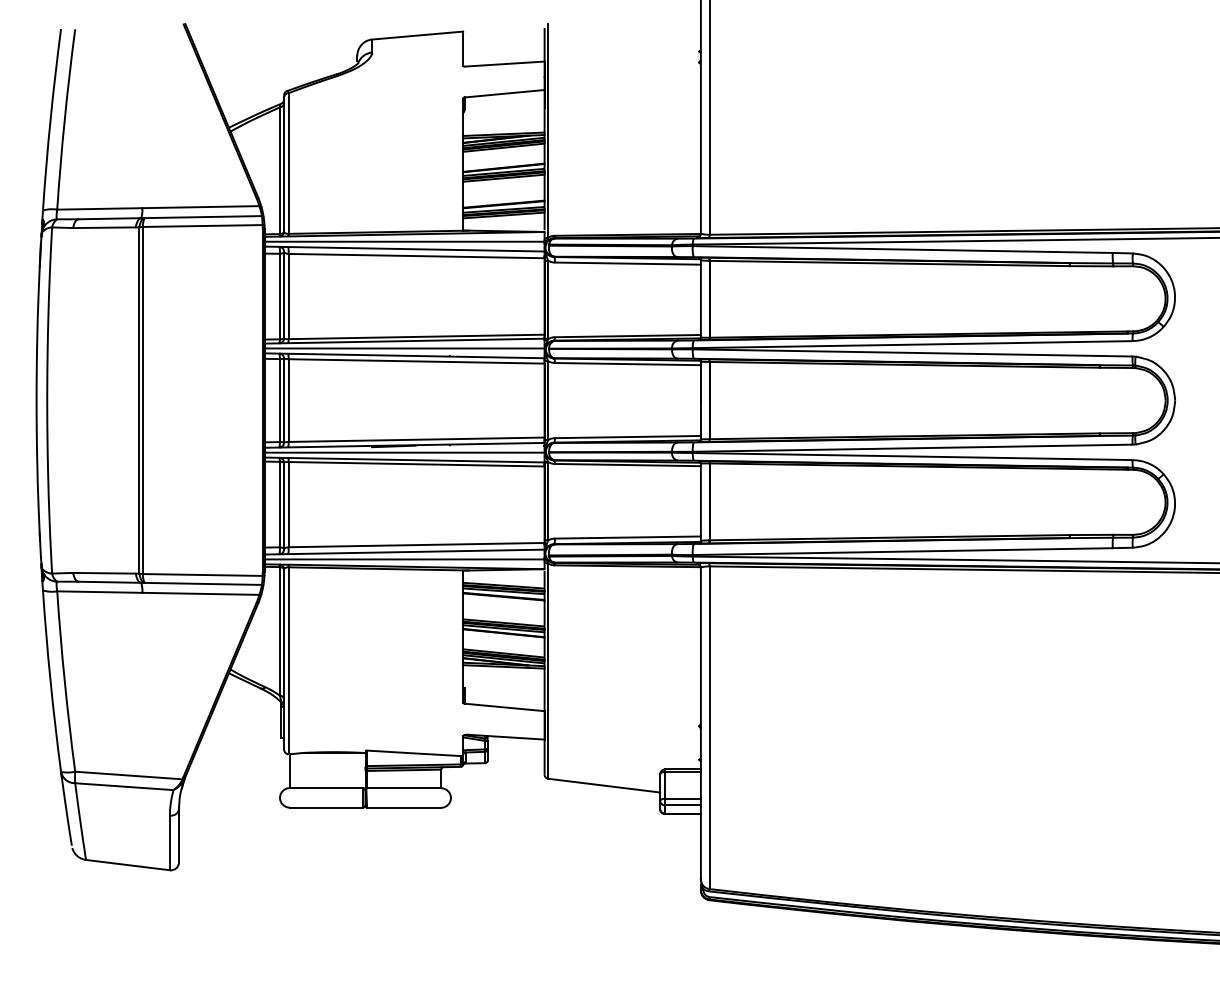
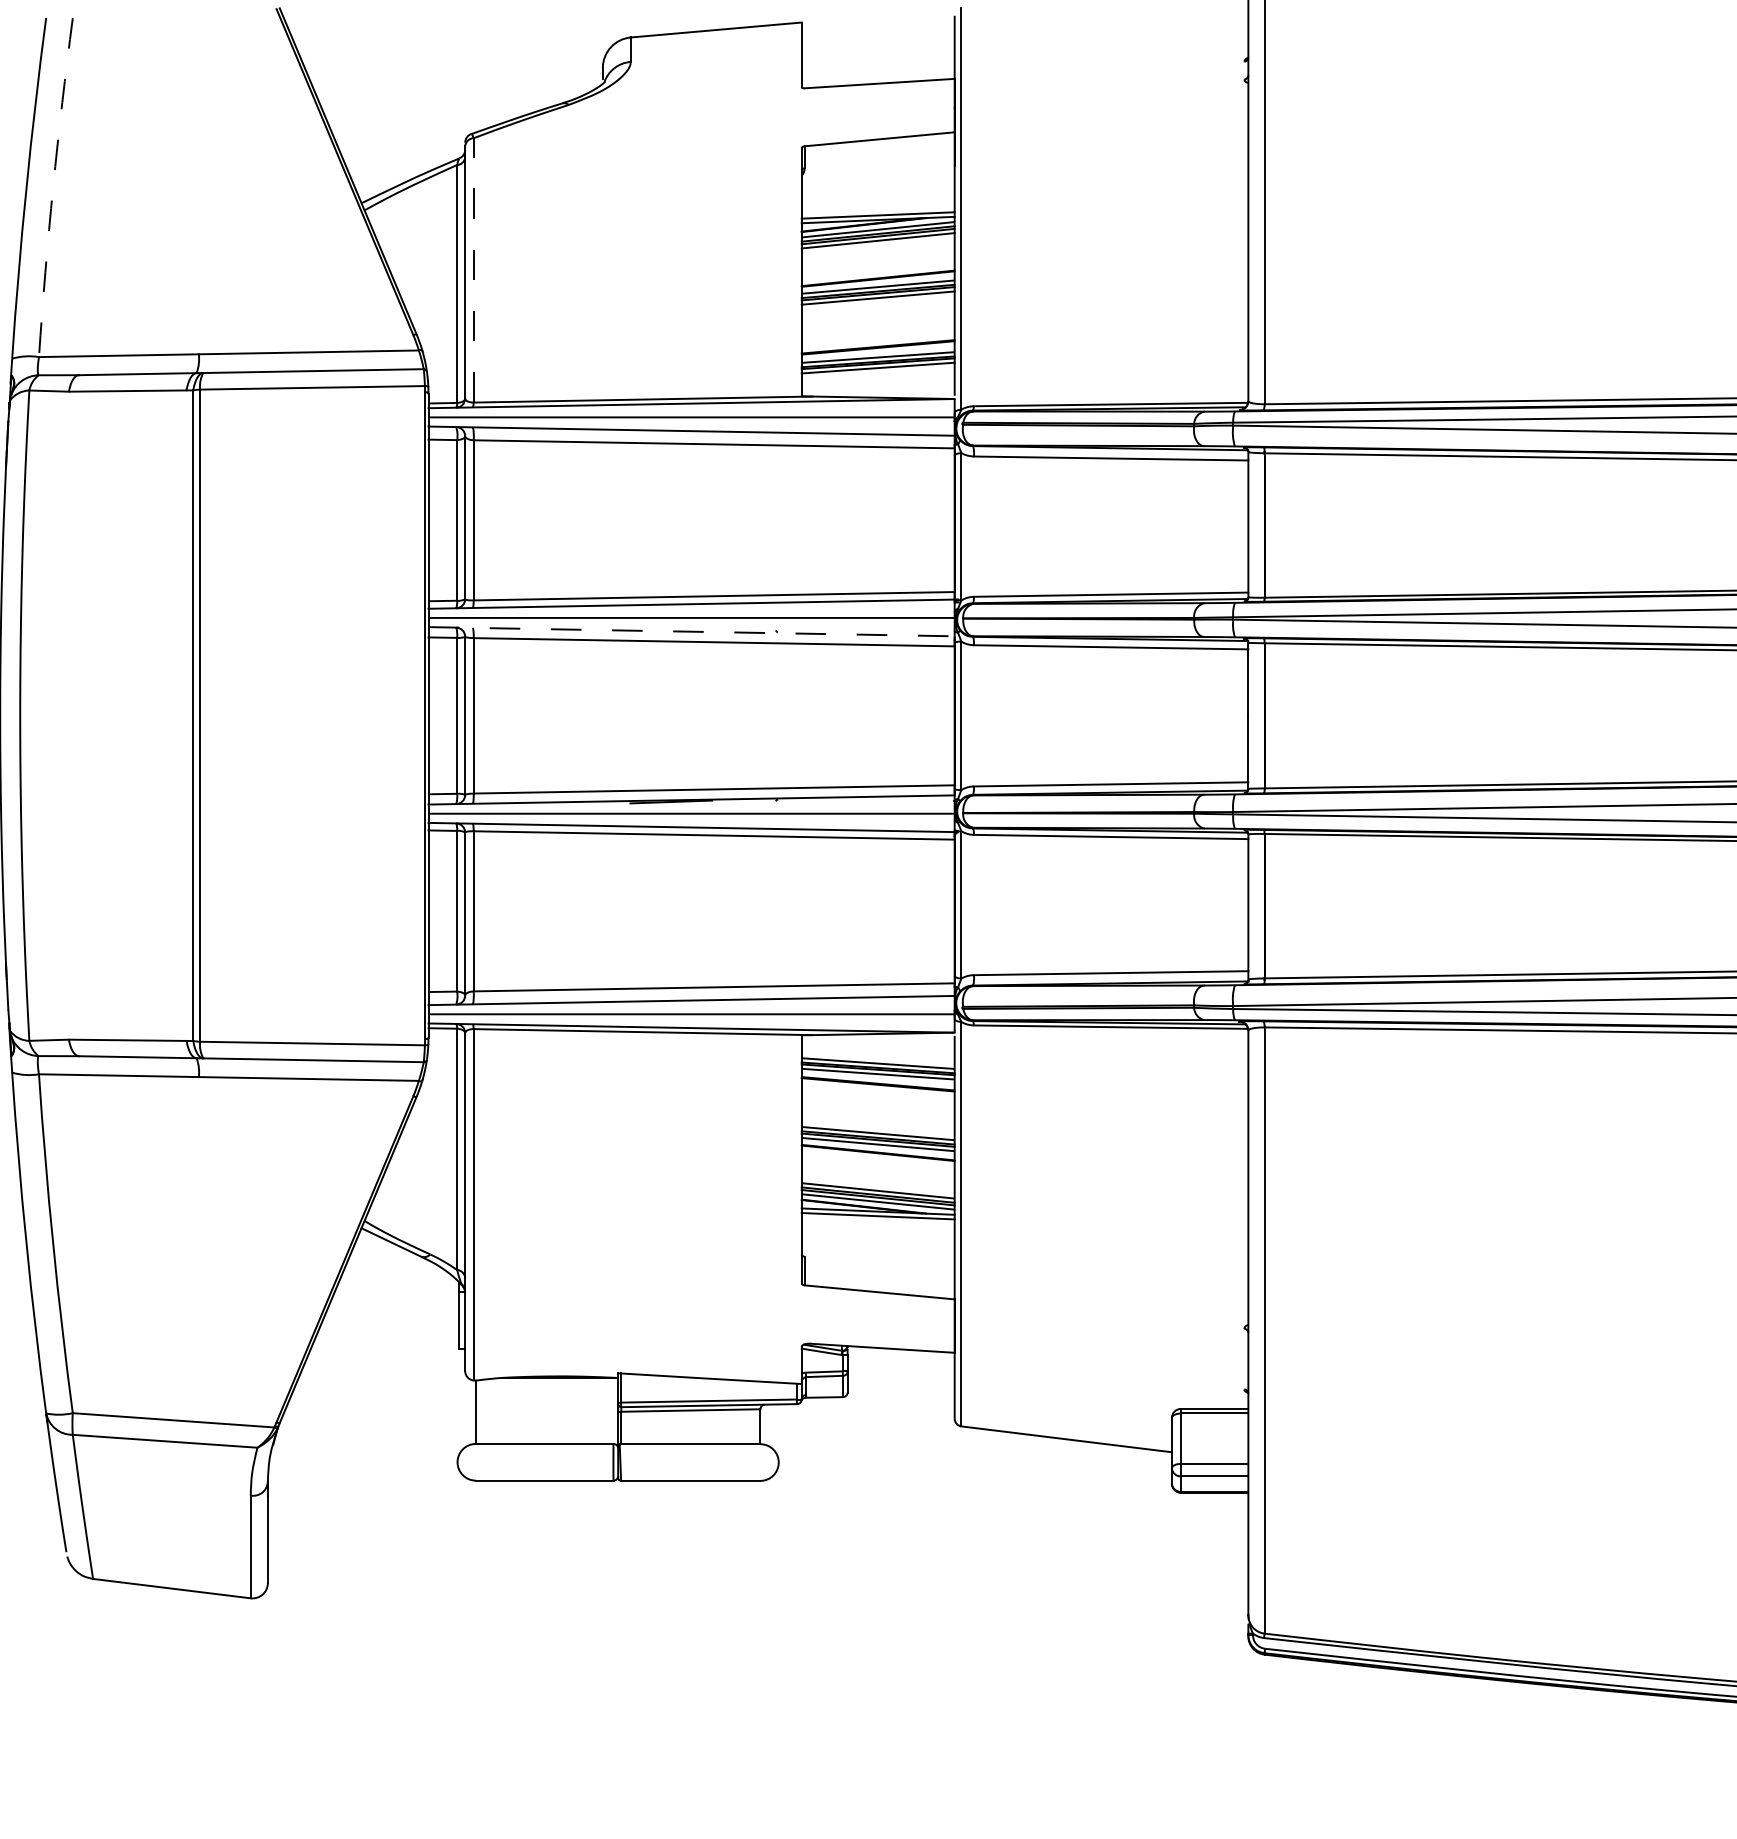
arc: (64, 119) -> (52, 187), solid -> dashed
line: (288, 163) -> (473, 270), solid -> dashed
line: (405, 355) -> (693, 631), solid -> dashed

